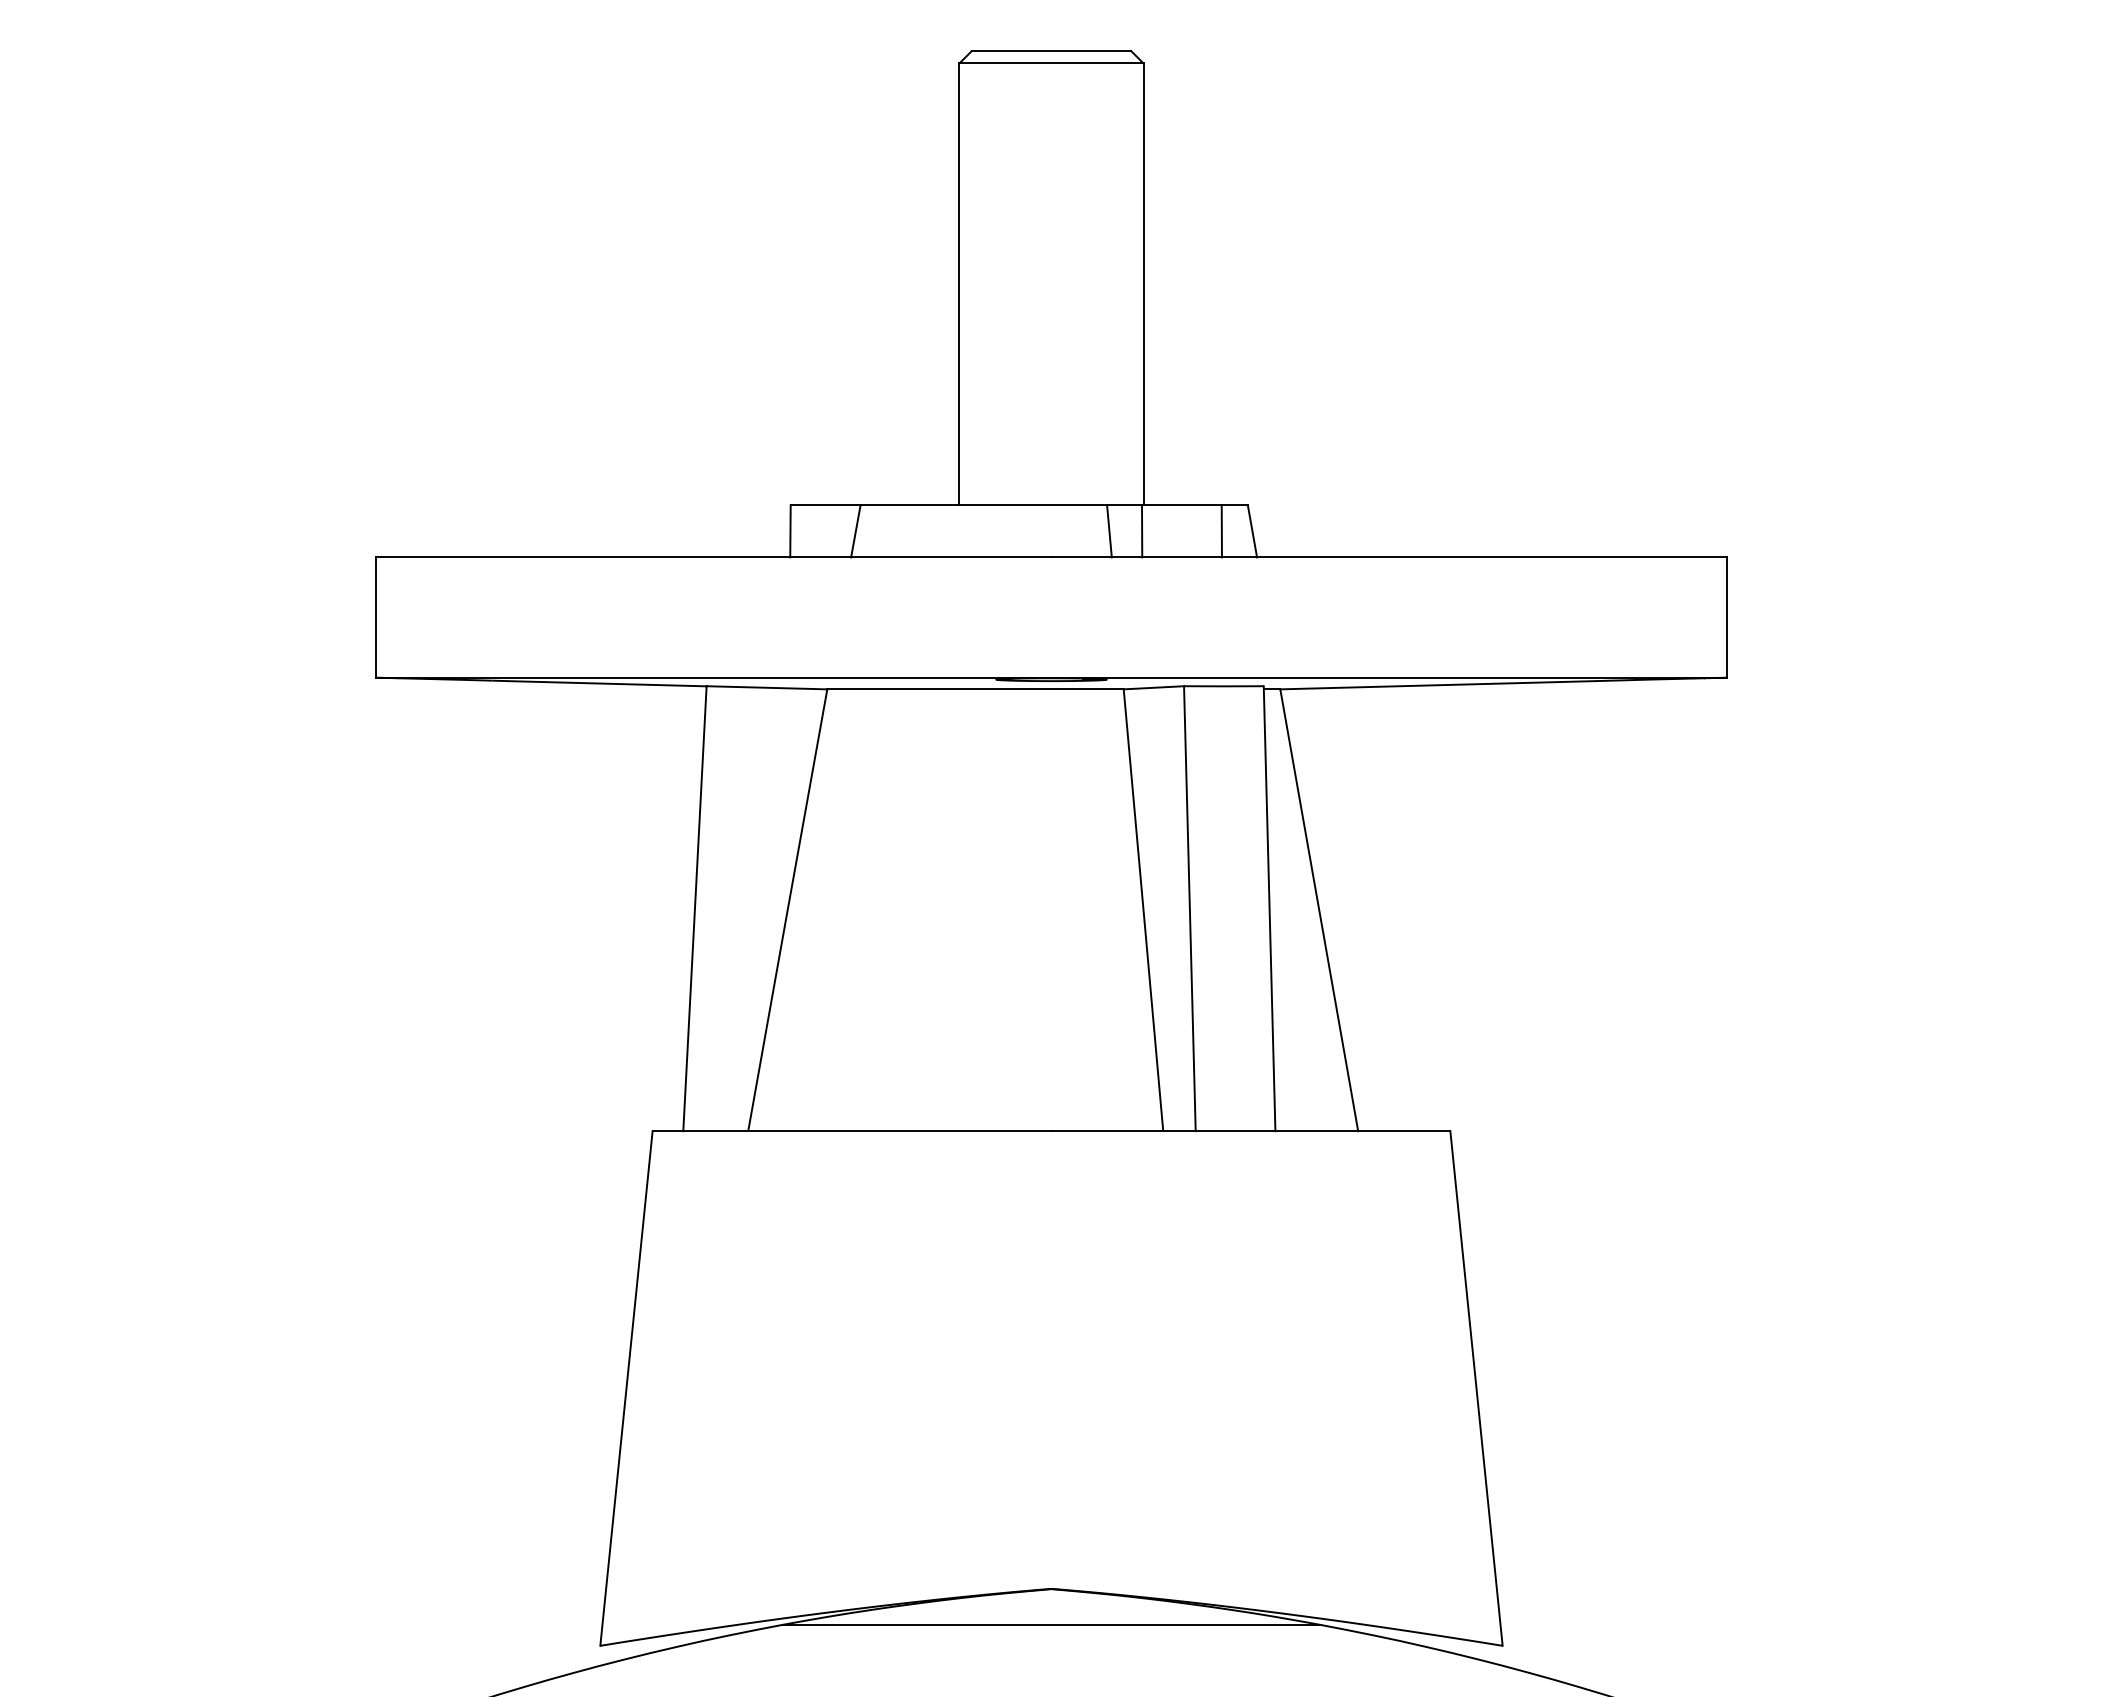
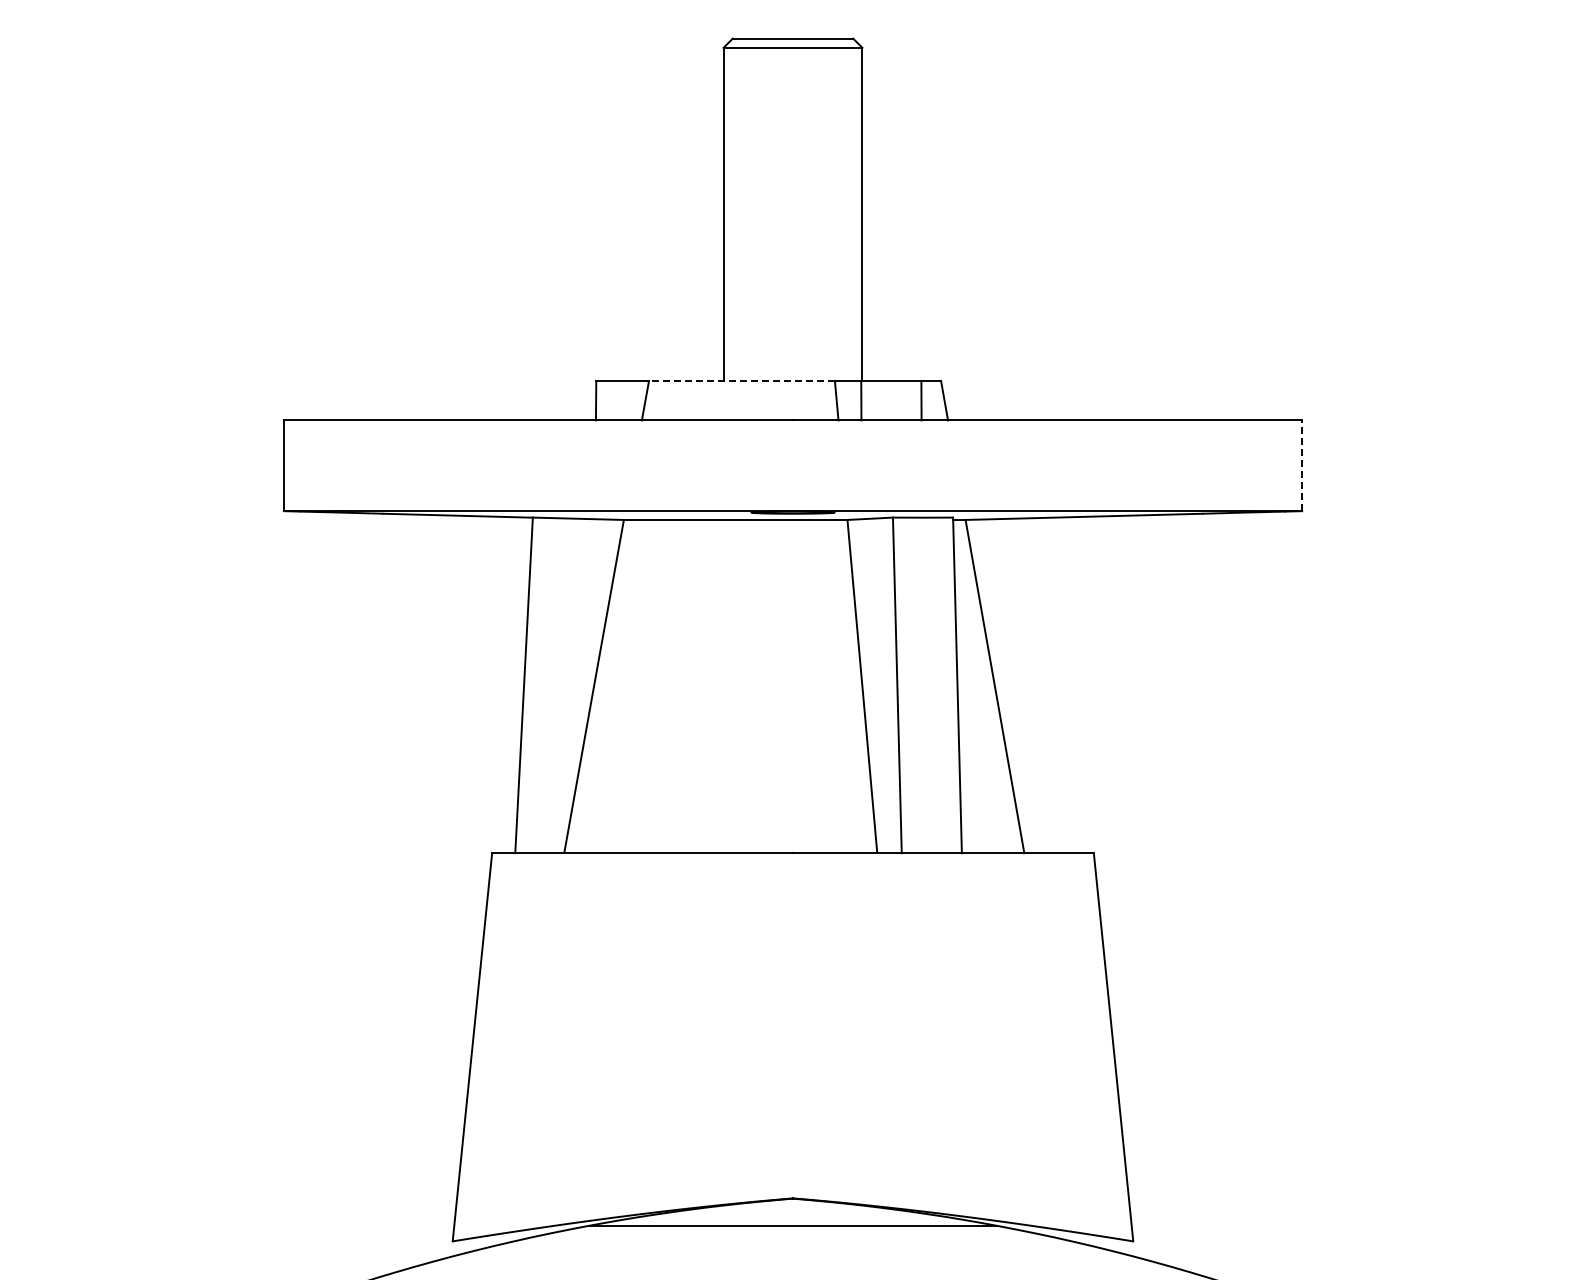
line: (983, 505) -> (741, 381), solid -> dashed
line: (1726, 617) -> (1302, 465), solid -> dashed

